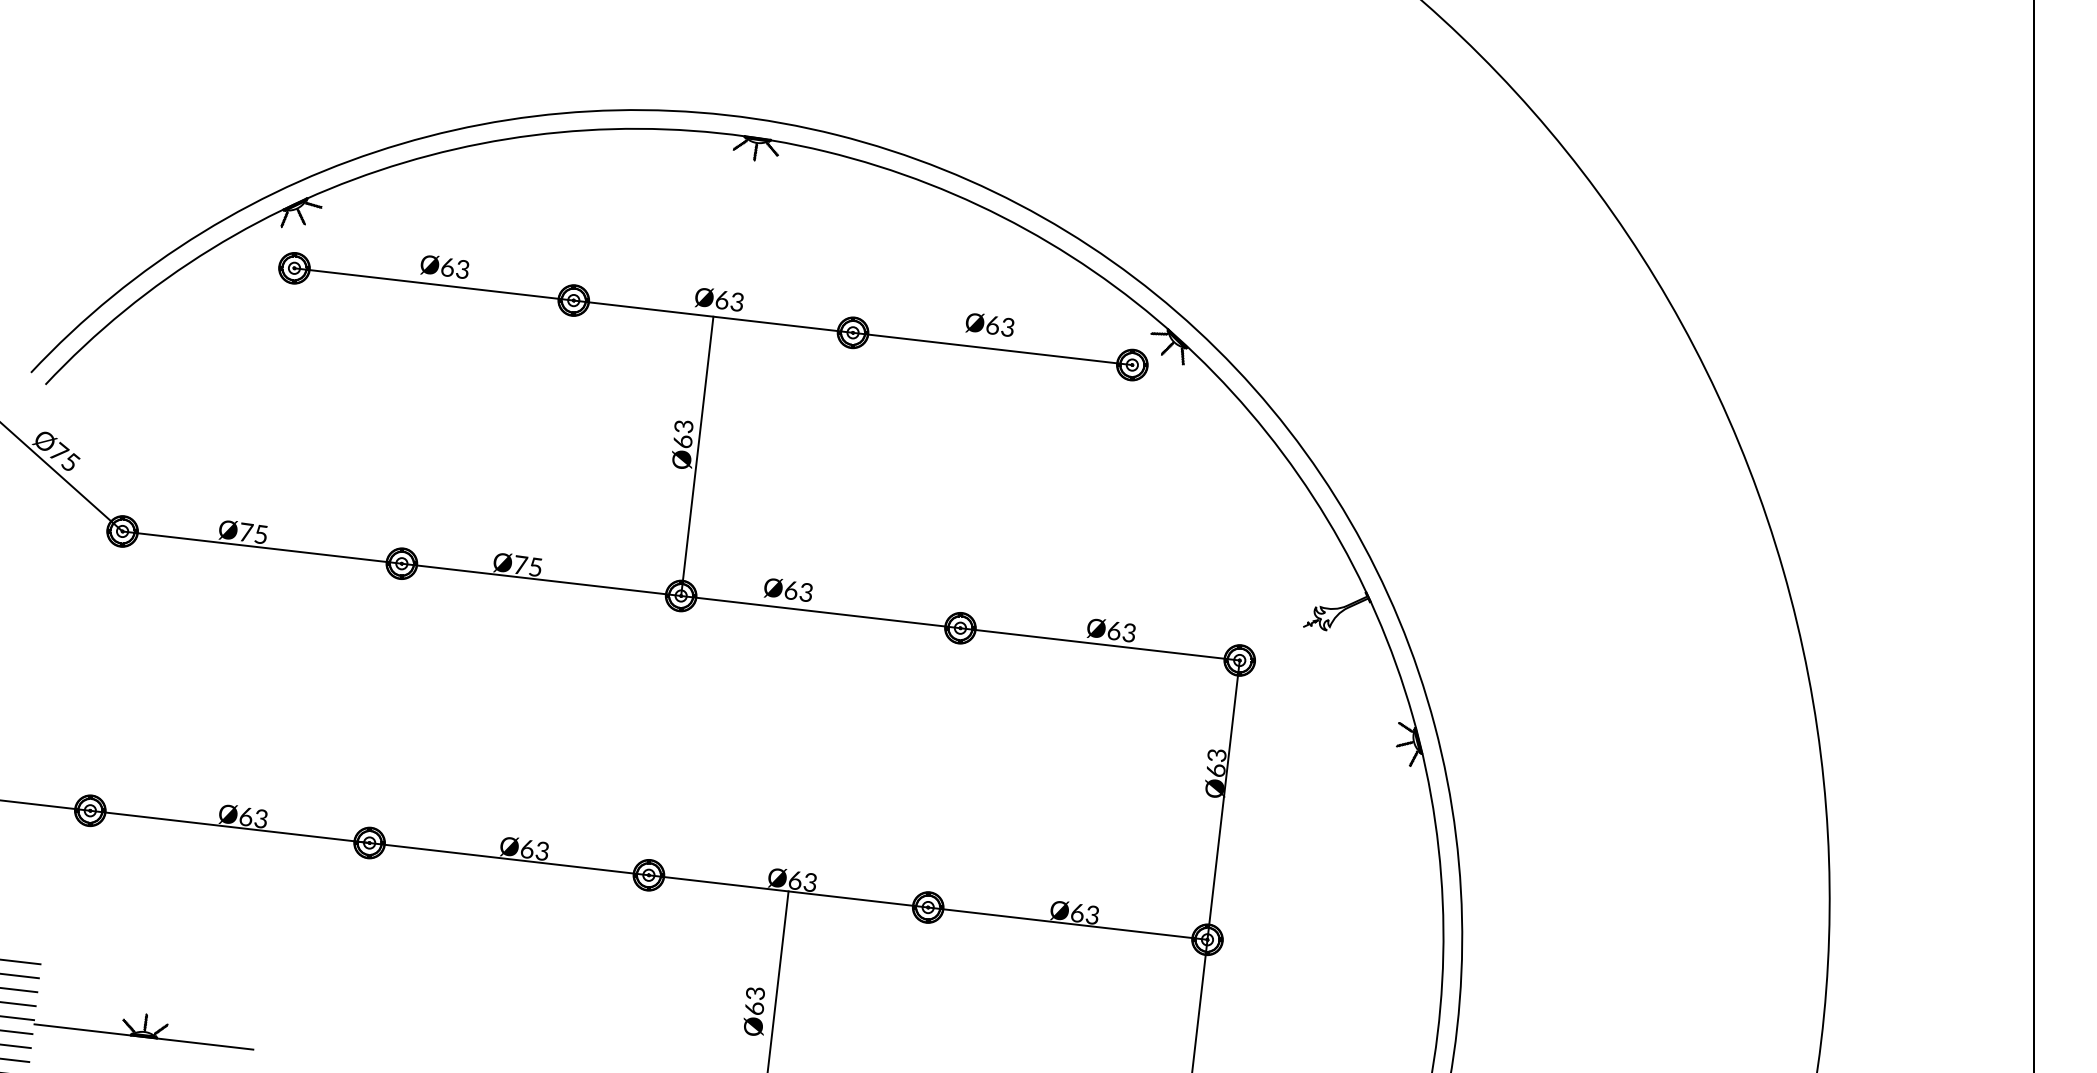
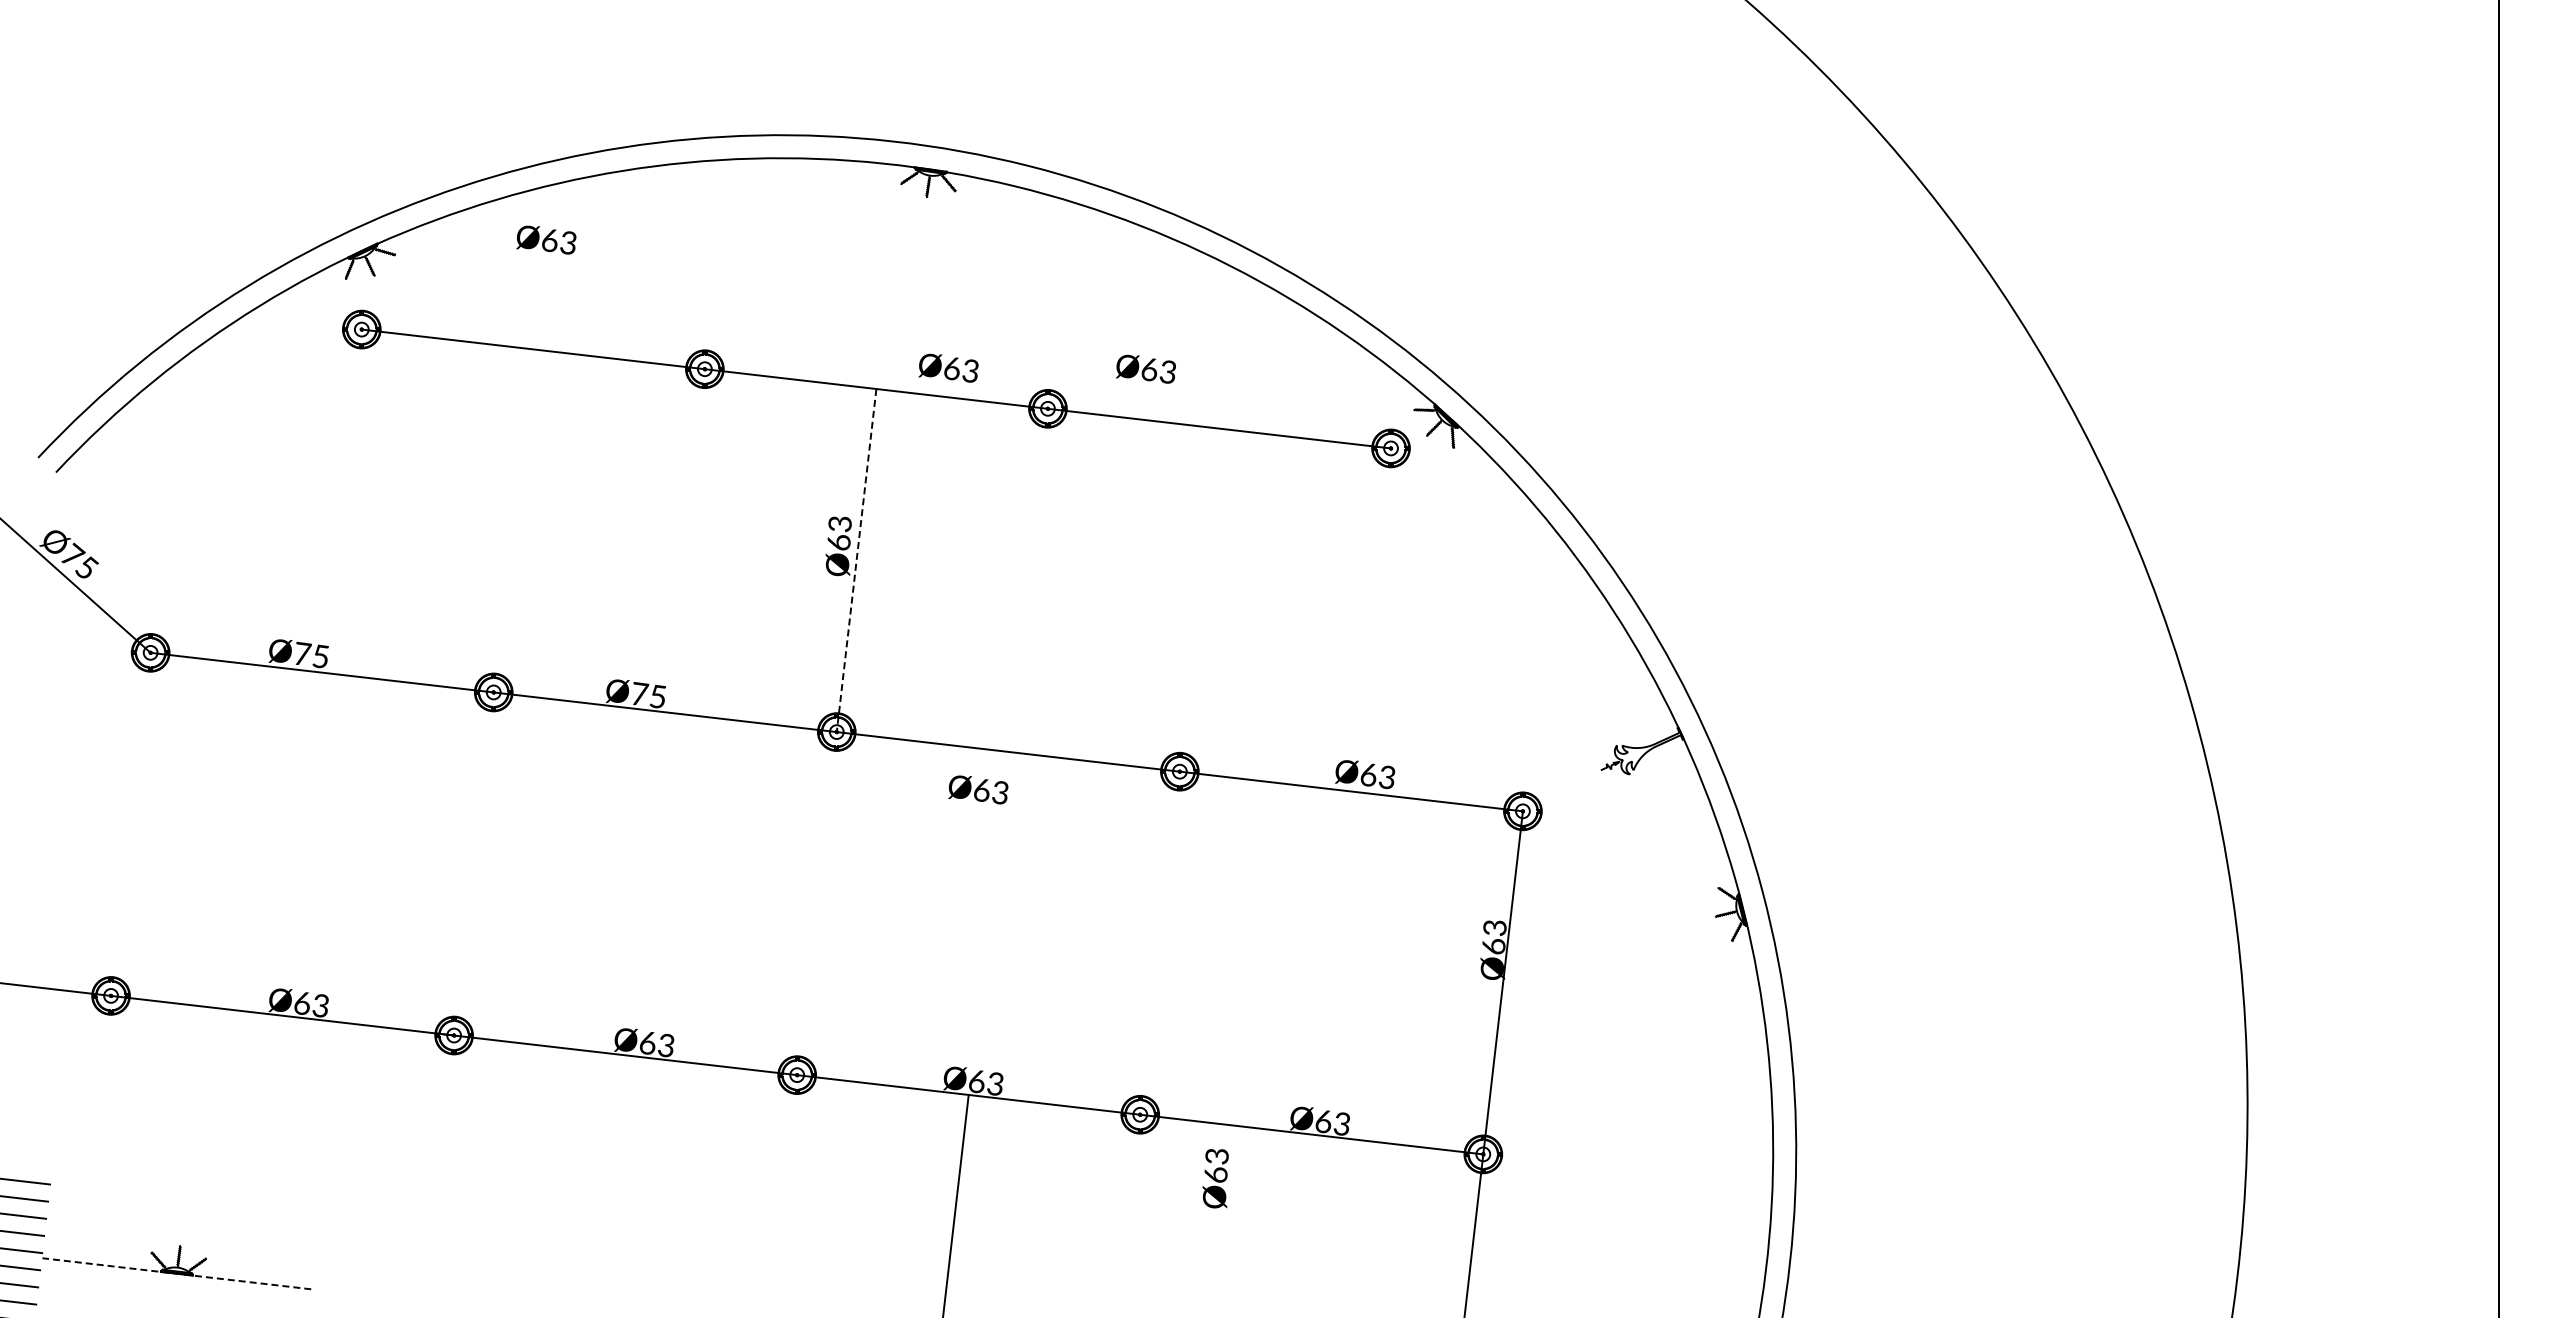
text: (444, 266) -> (546, 239), moved
text: (719, 299) -> (948, 367), moved
text: (989, 324) -> (1145, 368), moved
line: (697, 456) -> (856, 560), solid -> dashed
text: (788, 589) -> (978, 789), moved
text: (754, 1011) -> (1215, 1178), moved
line: (143, 1036) -> (176, 1273), solid -> dashed

